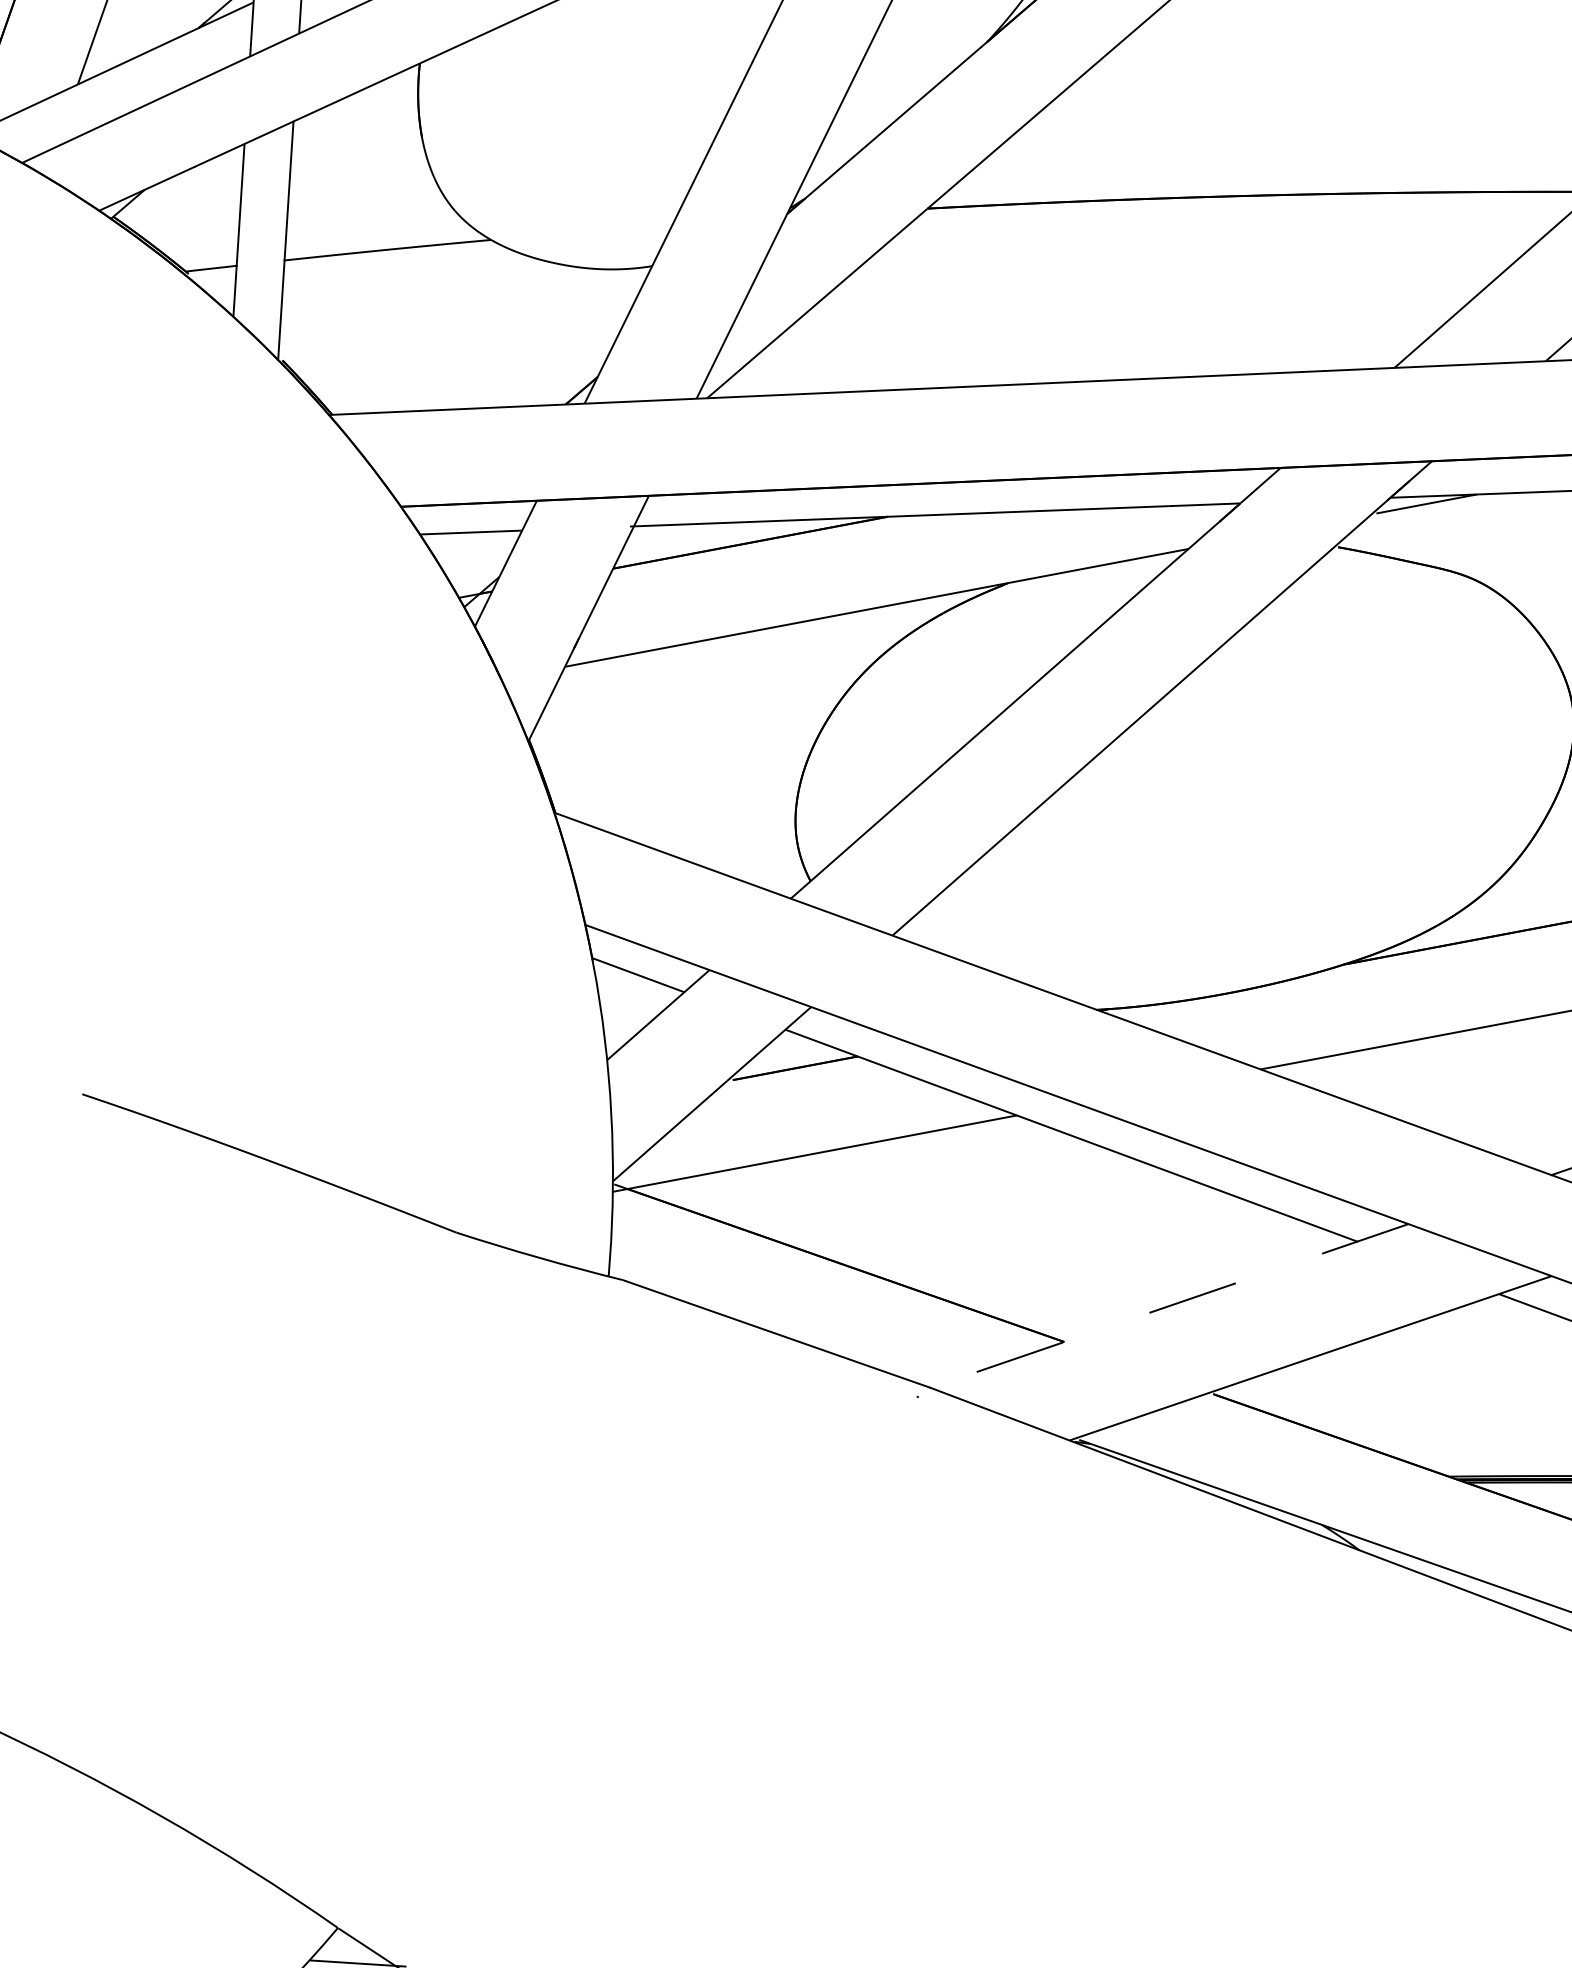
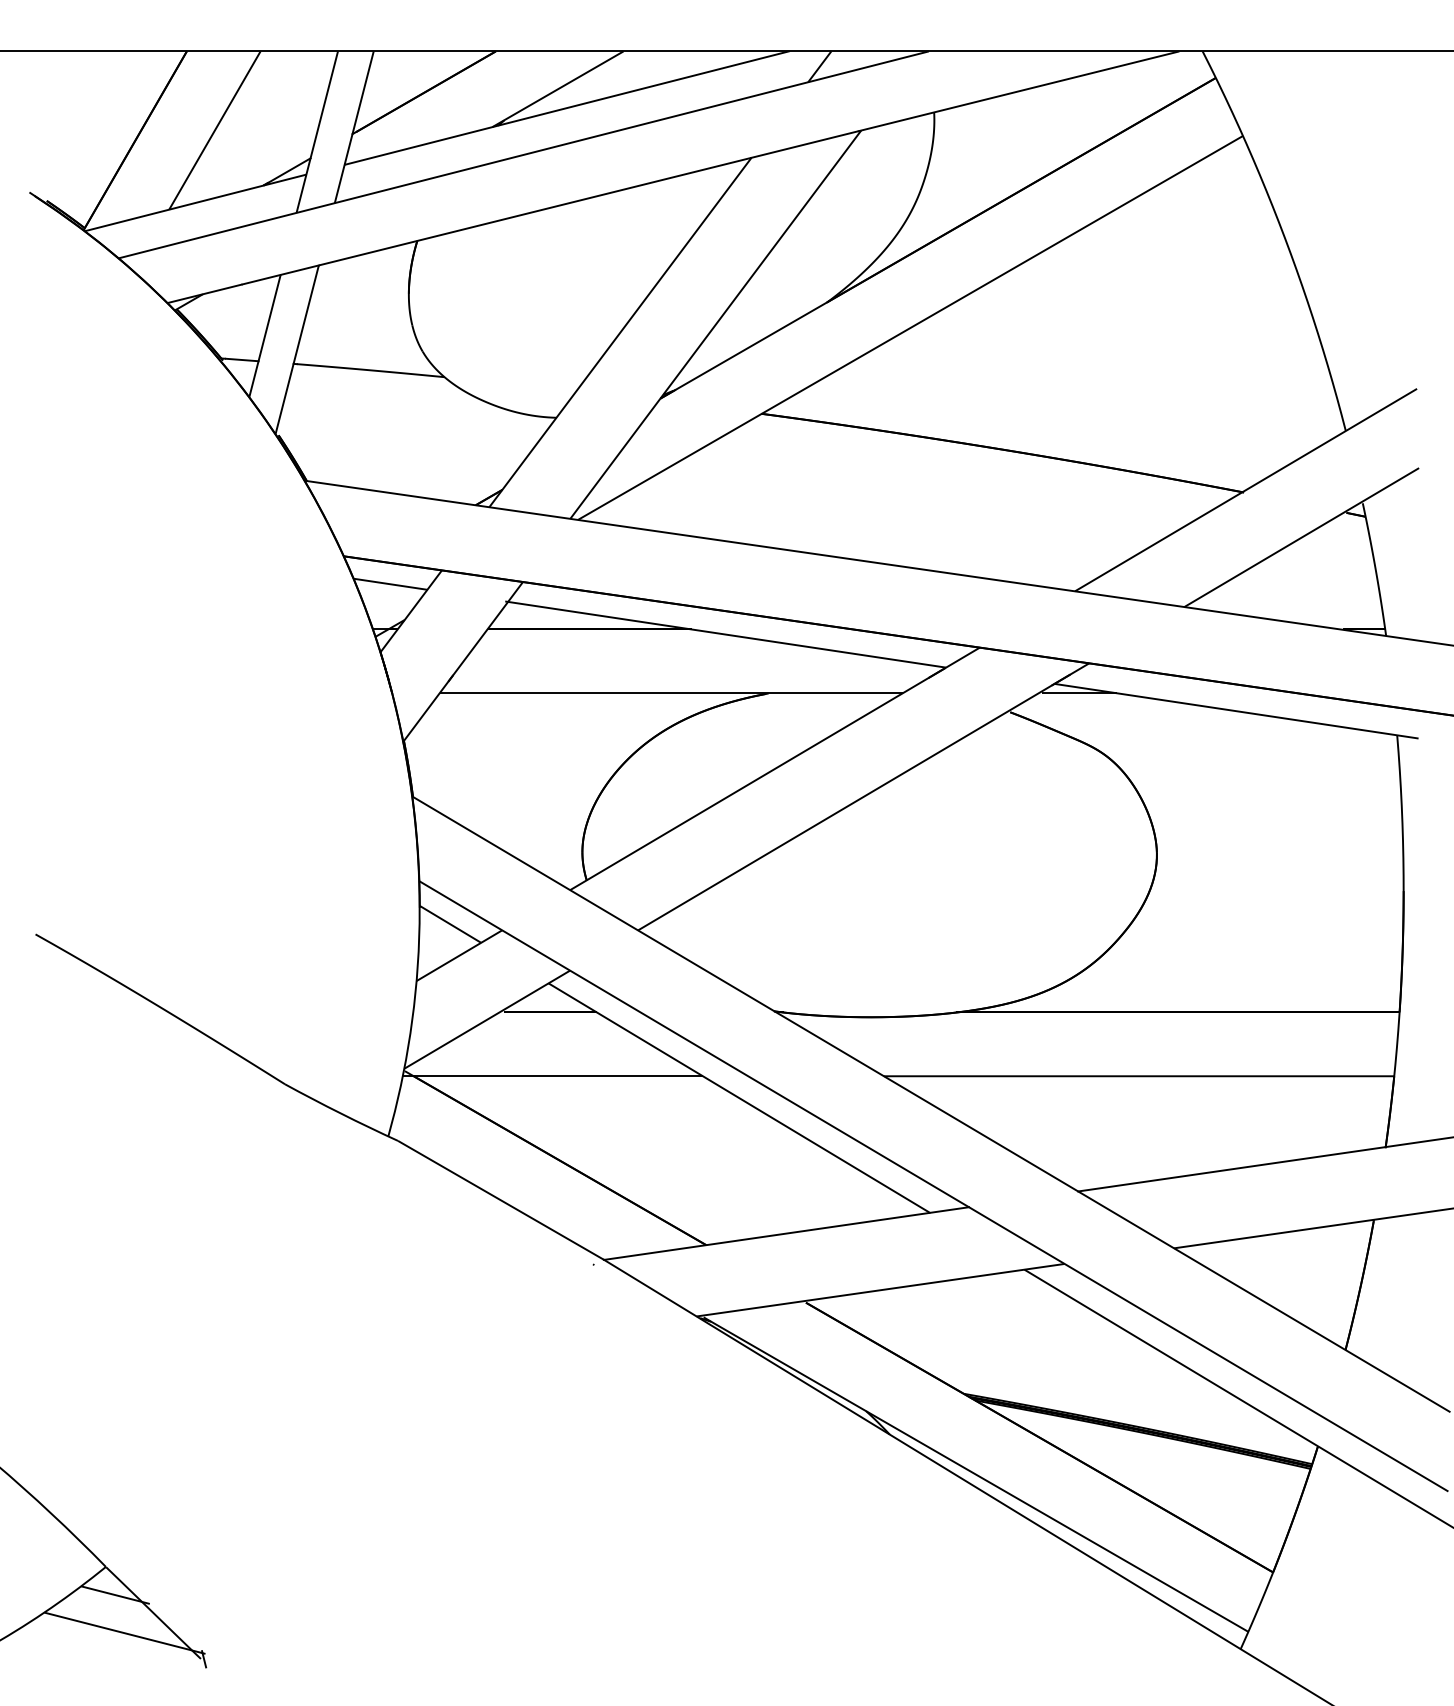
line: (1169, 1305) -> (786, 1233), dashed -> solid

